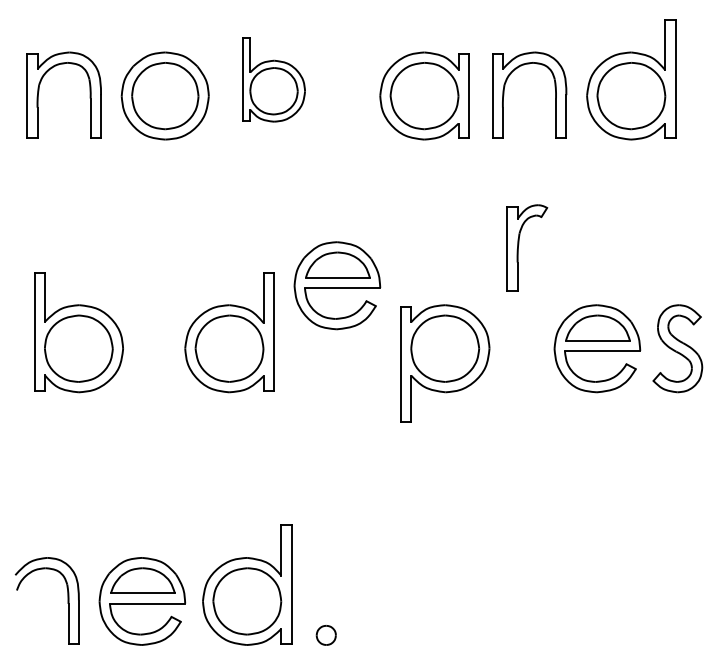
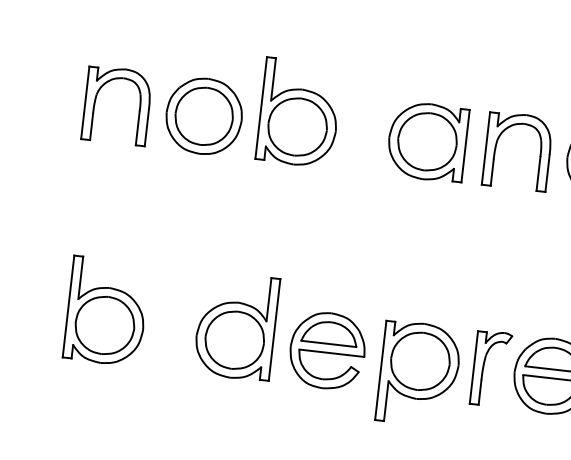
part: (274, 79) -> (299, 112), size x1.43
part: (519, 244) -> (484, 365), moved
part: (337, 285) -> (327, 350), moved

